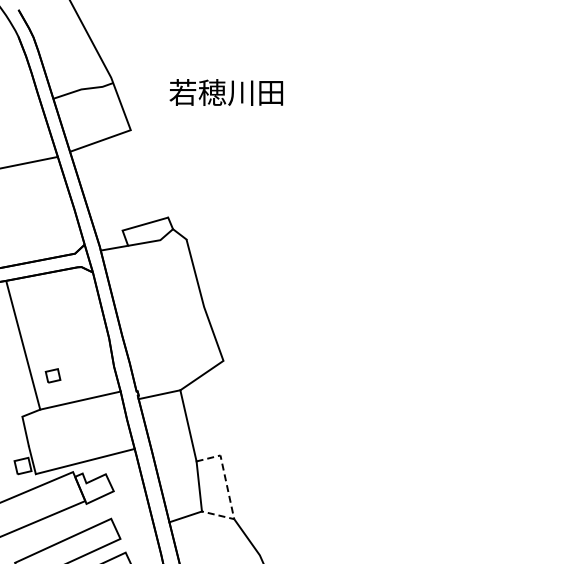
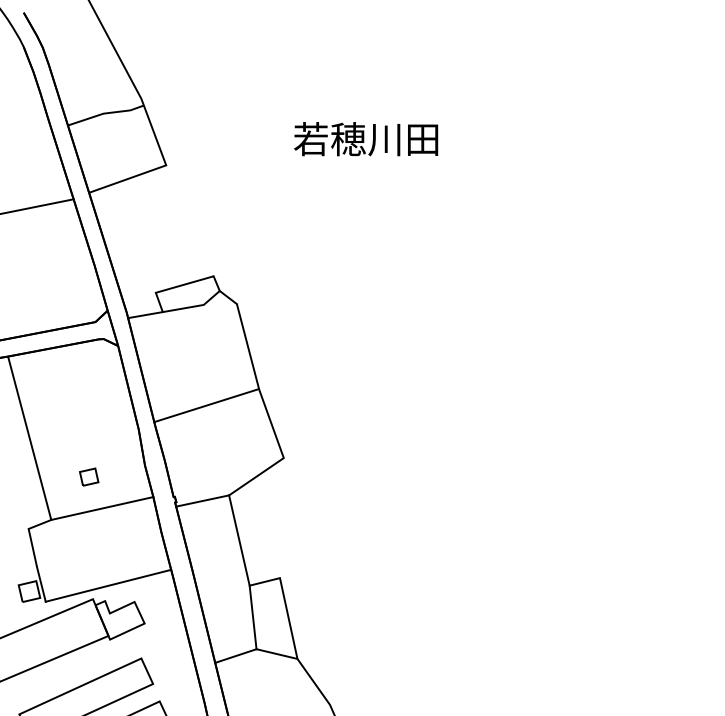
text: (226, 92) -> (366, 139), moved
line: (162, 319) -> (206, 405), added
part: (52, 375) -> (88, 476), moved
line: (228, 492) -> (290, 625), dashed -> solid

